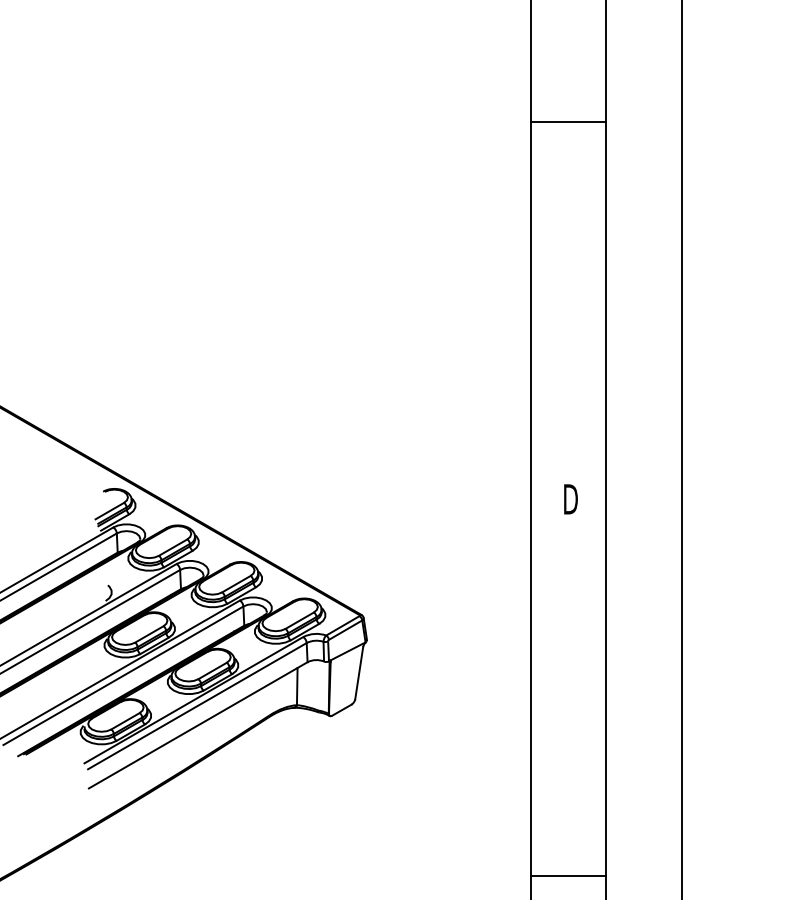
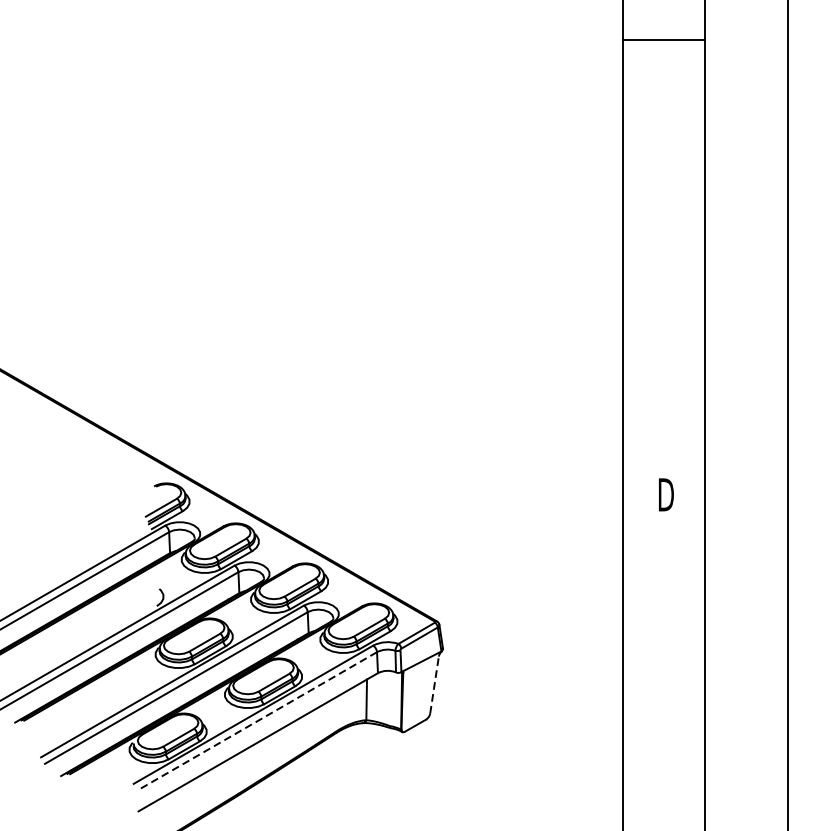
line: (568, 121) -> (663, 39), moved
line: (359, 672) -> (434, 684), solid -> dashed
line: (196, 706) -> (256, 721), solid -> dashed

